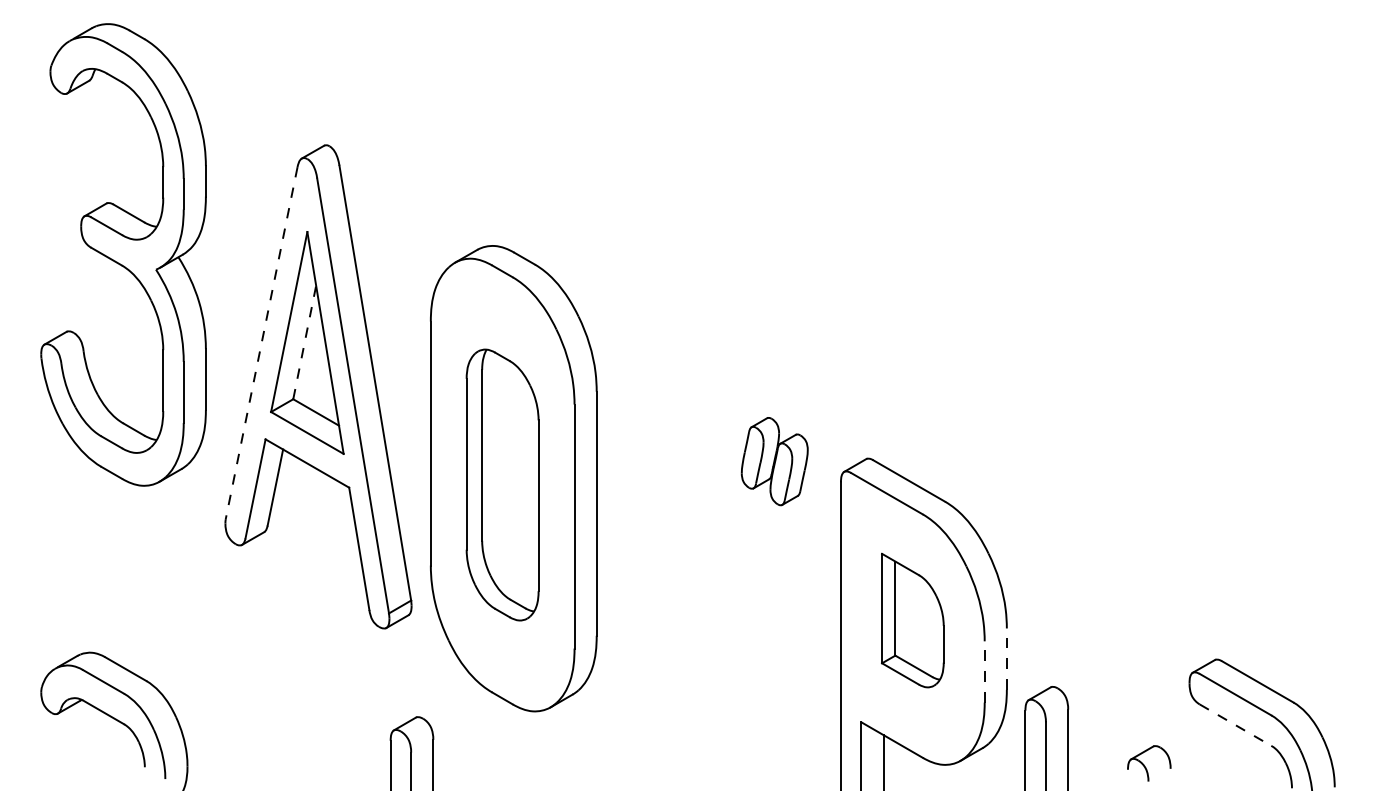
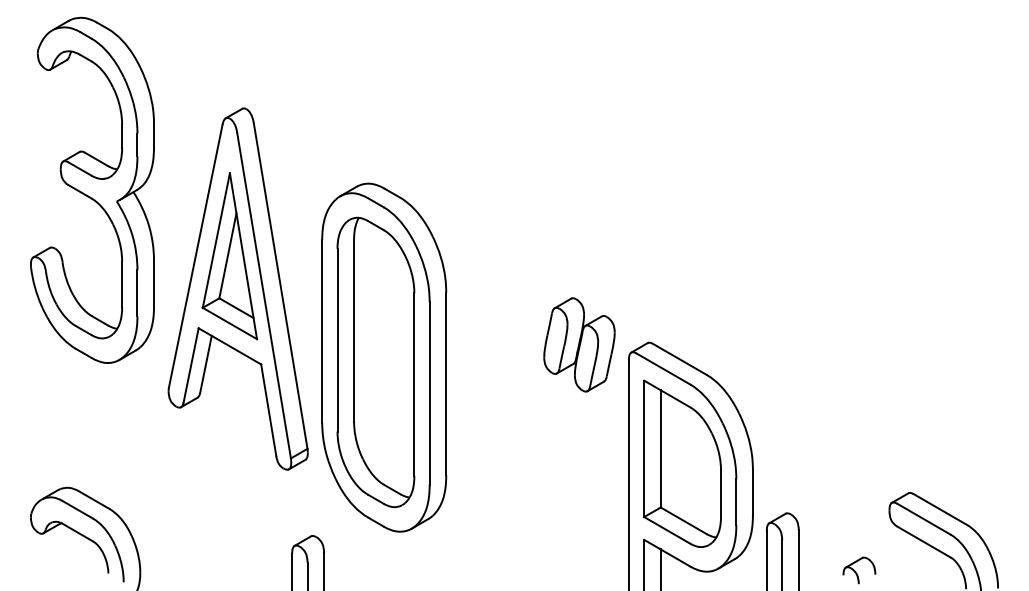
line: (304, 342) -> (227, 255), dashed -> solid
line: (261, 343) -> (195, 256), dashed -> solid
part: (774, 461) -> (579, 344), size x1.43
part: (502, 484) -> (375, 362), size x1.43
part: (912, 620) -> (682, 463), size x1.67
line: (1006, 659) -> (752, 492), dashed -> solid
line: (984, 671) -> (736, 501), dashed -> solid
line: (1235, 725) -> (923, 542), dashed -> solid

